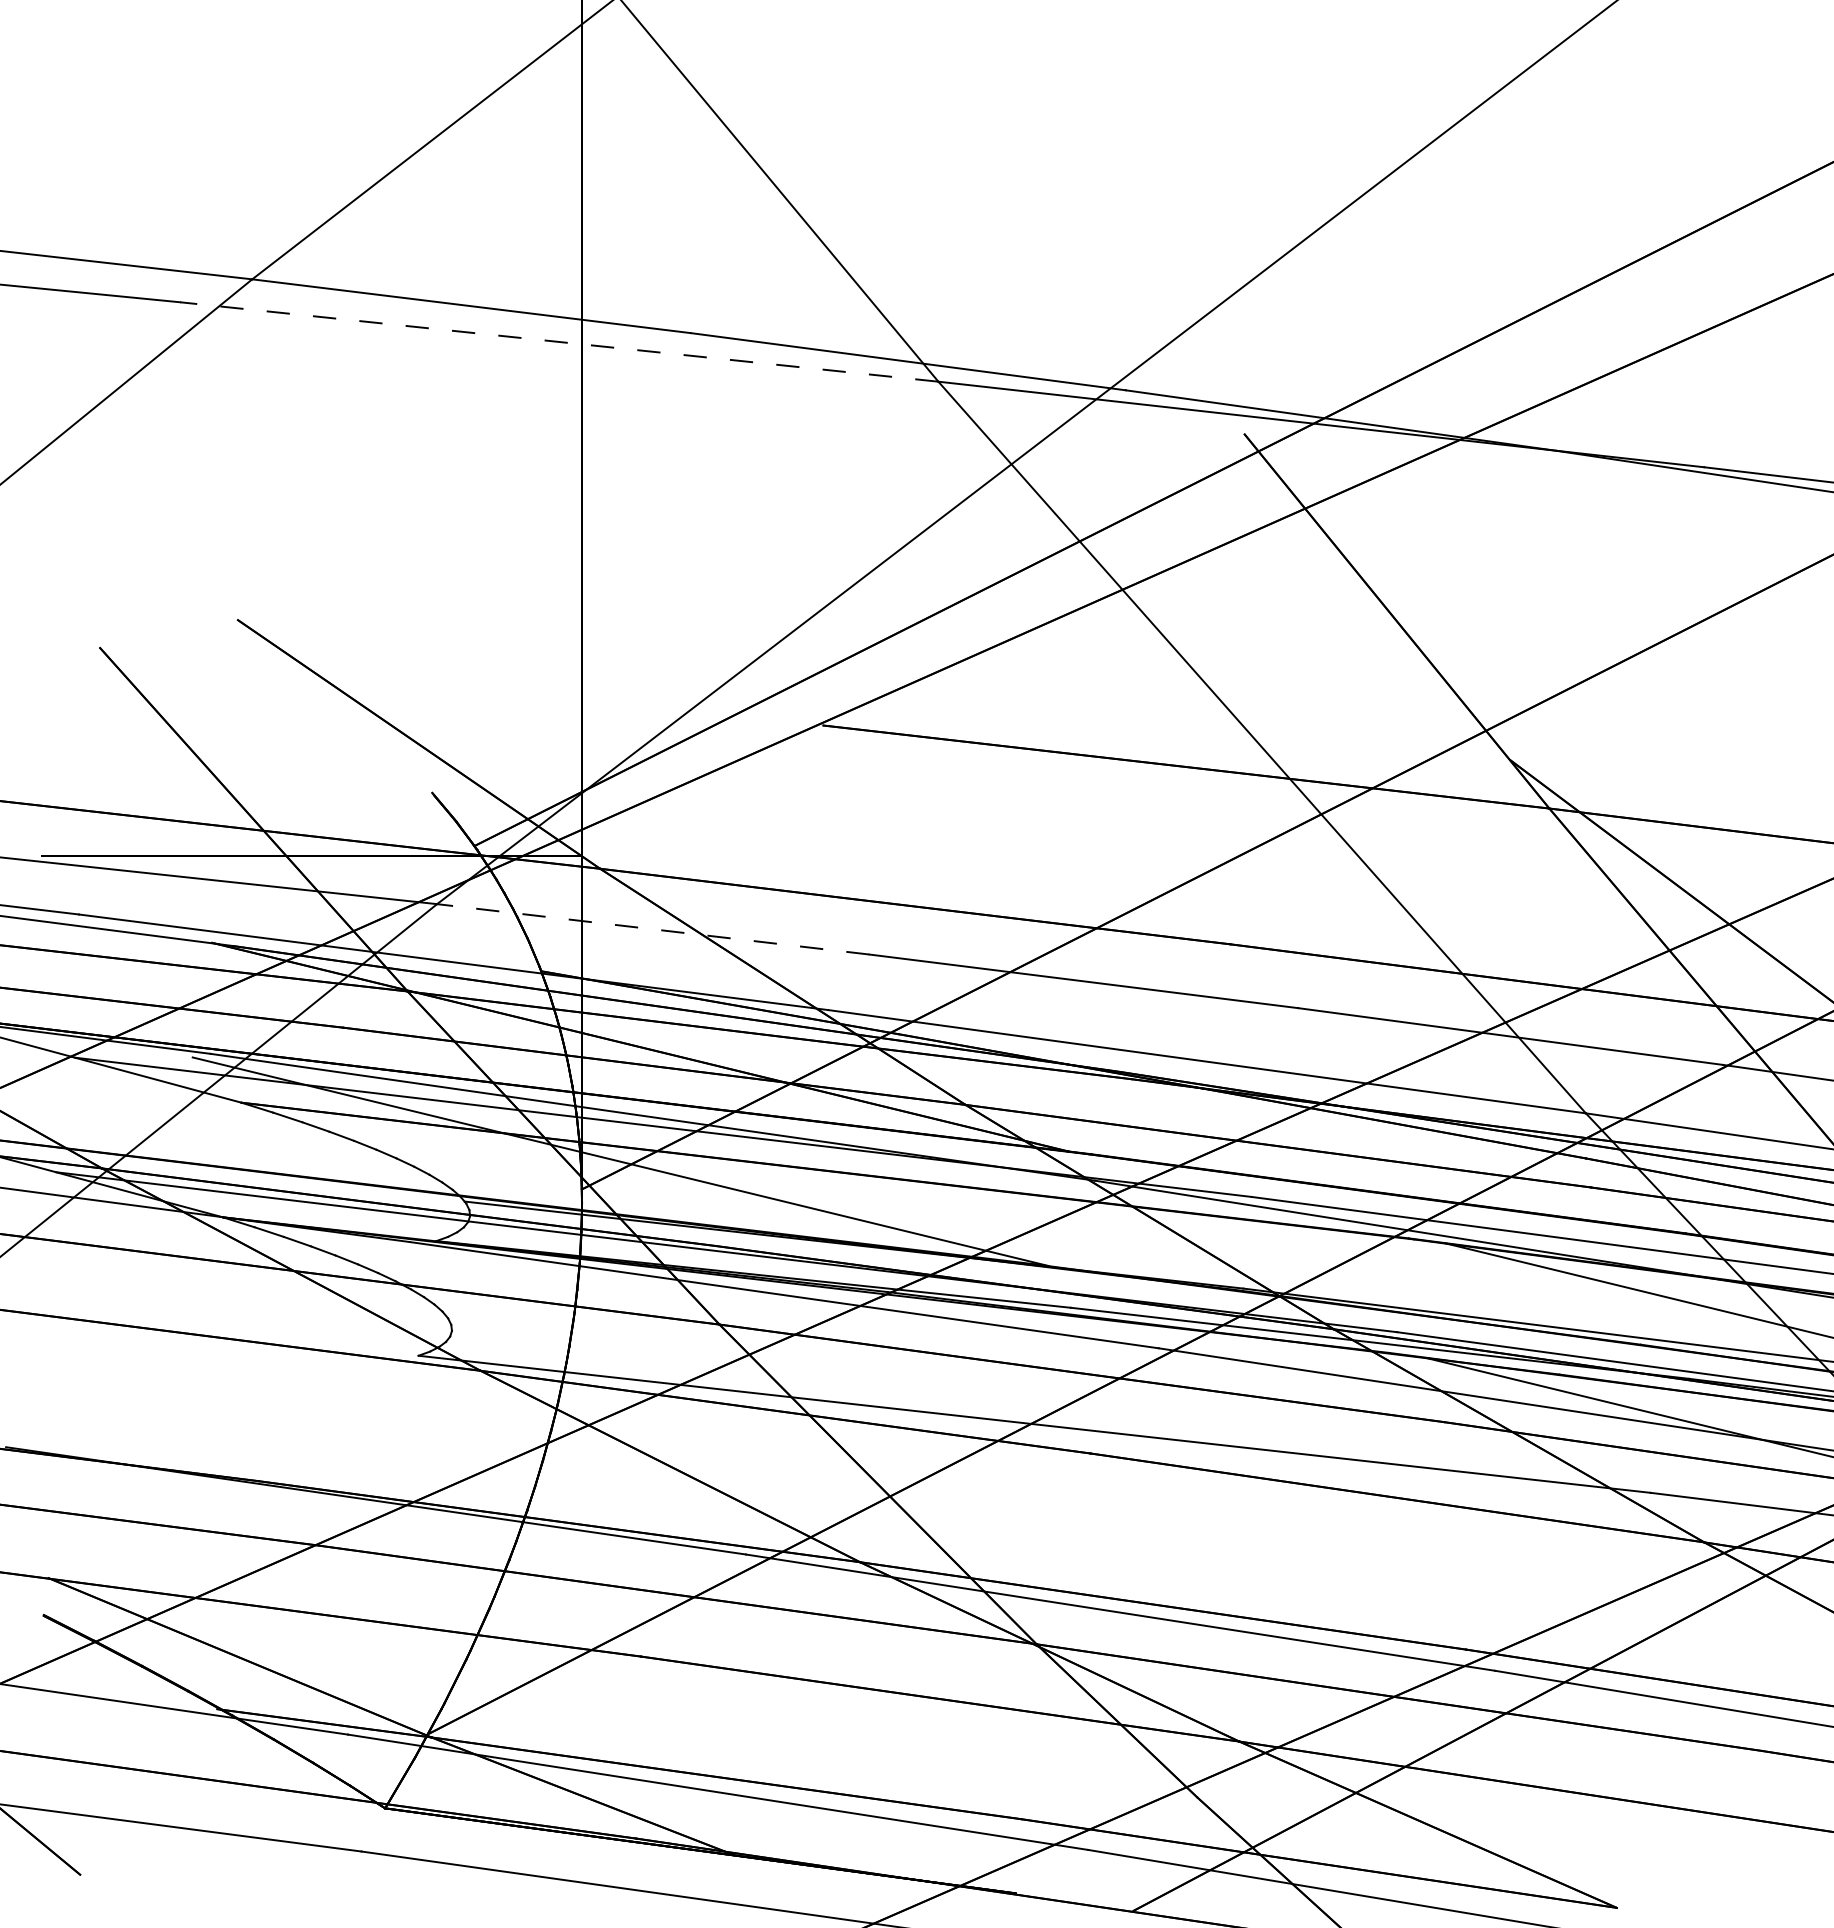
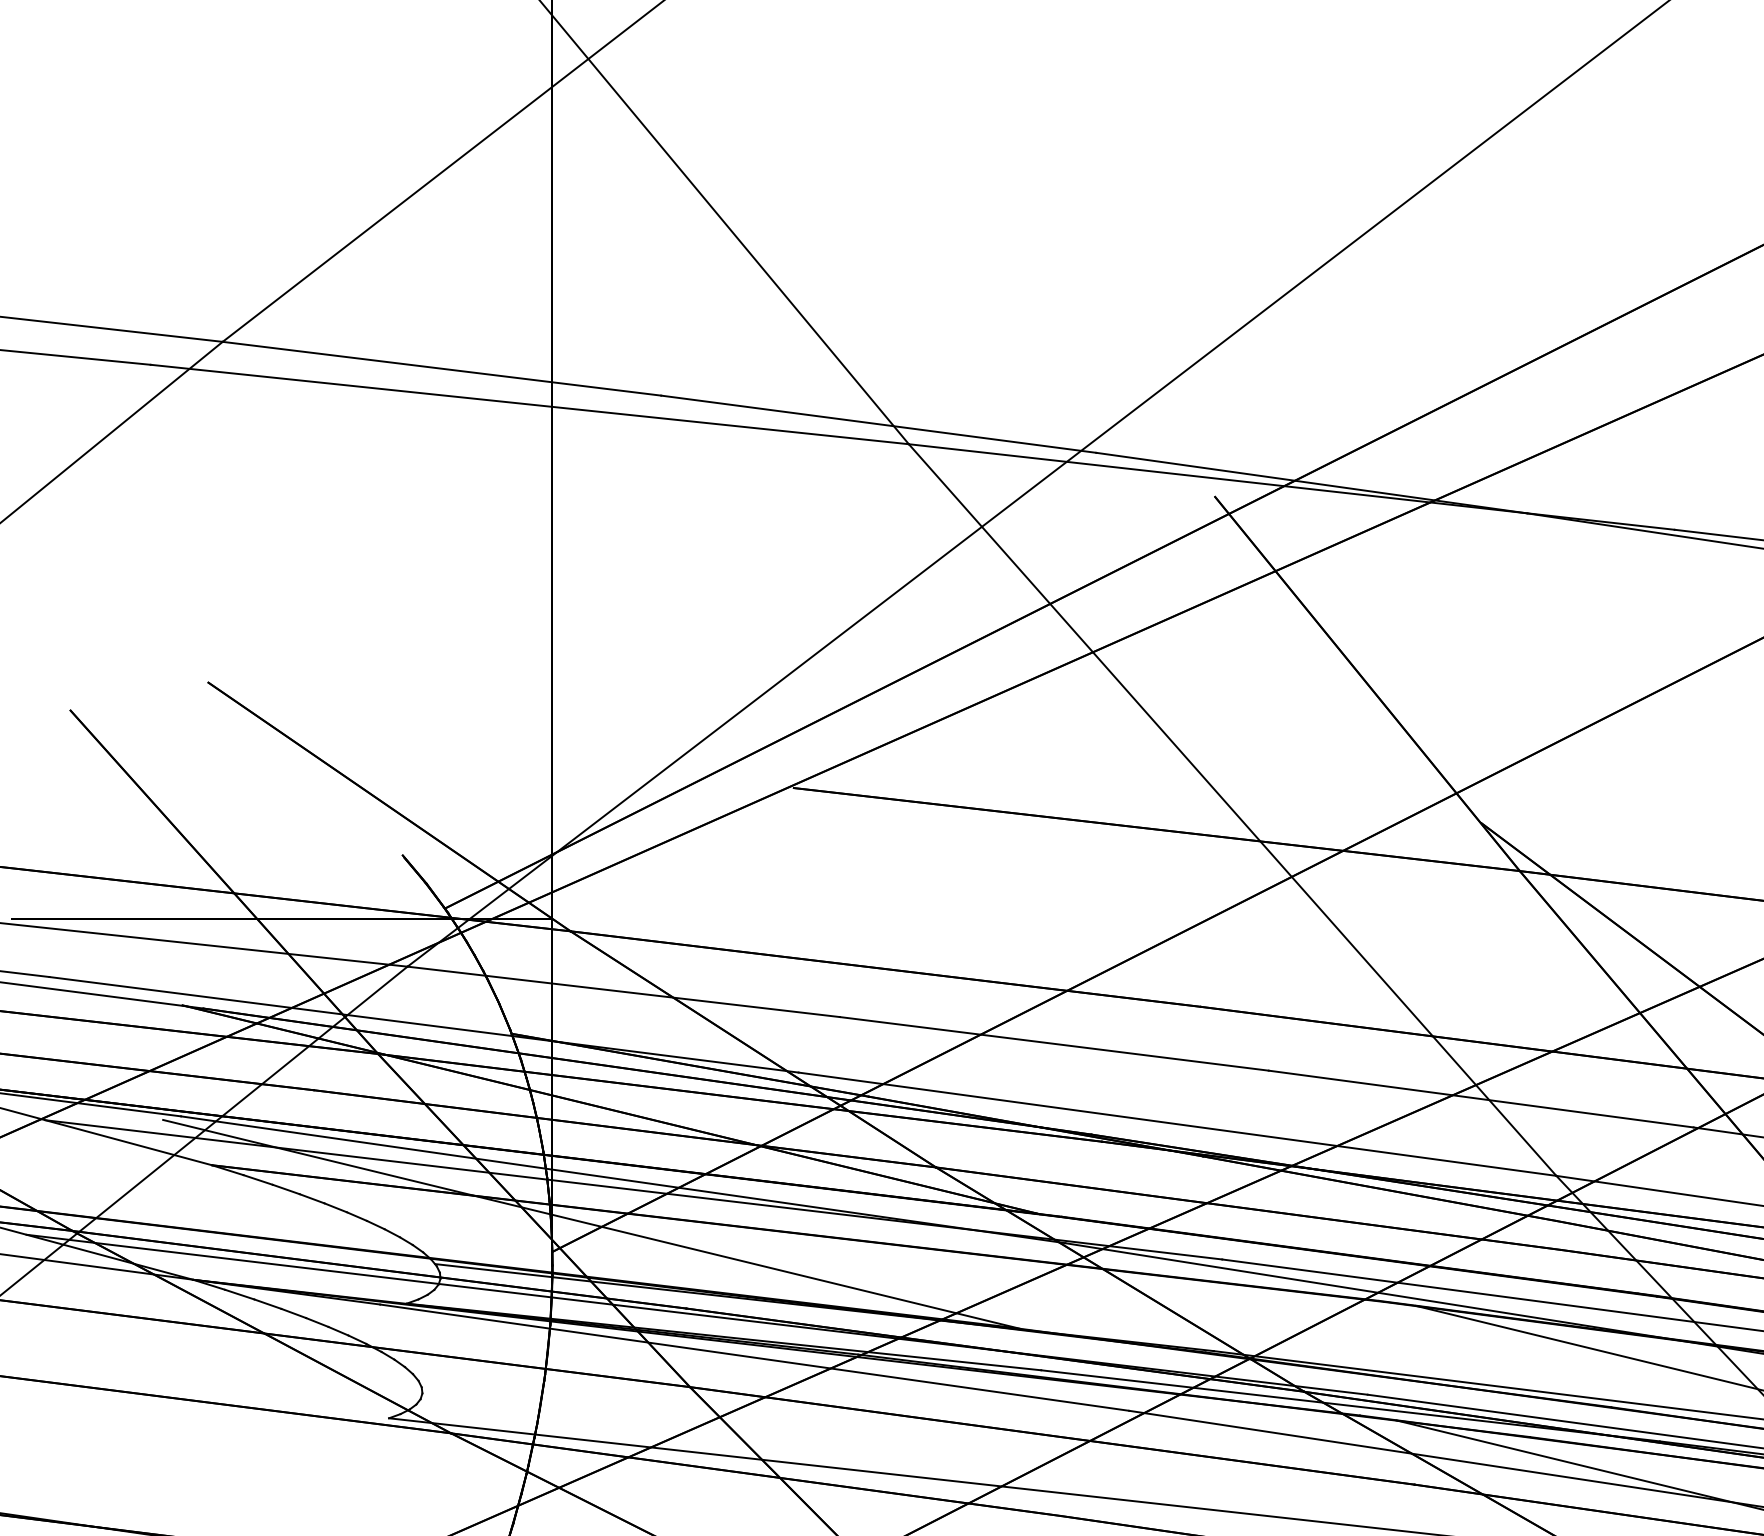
line: (558, 341) -> (528, 404), dashed -> solid
line: (653, 929) -> (623, 992), dashed -> solid

